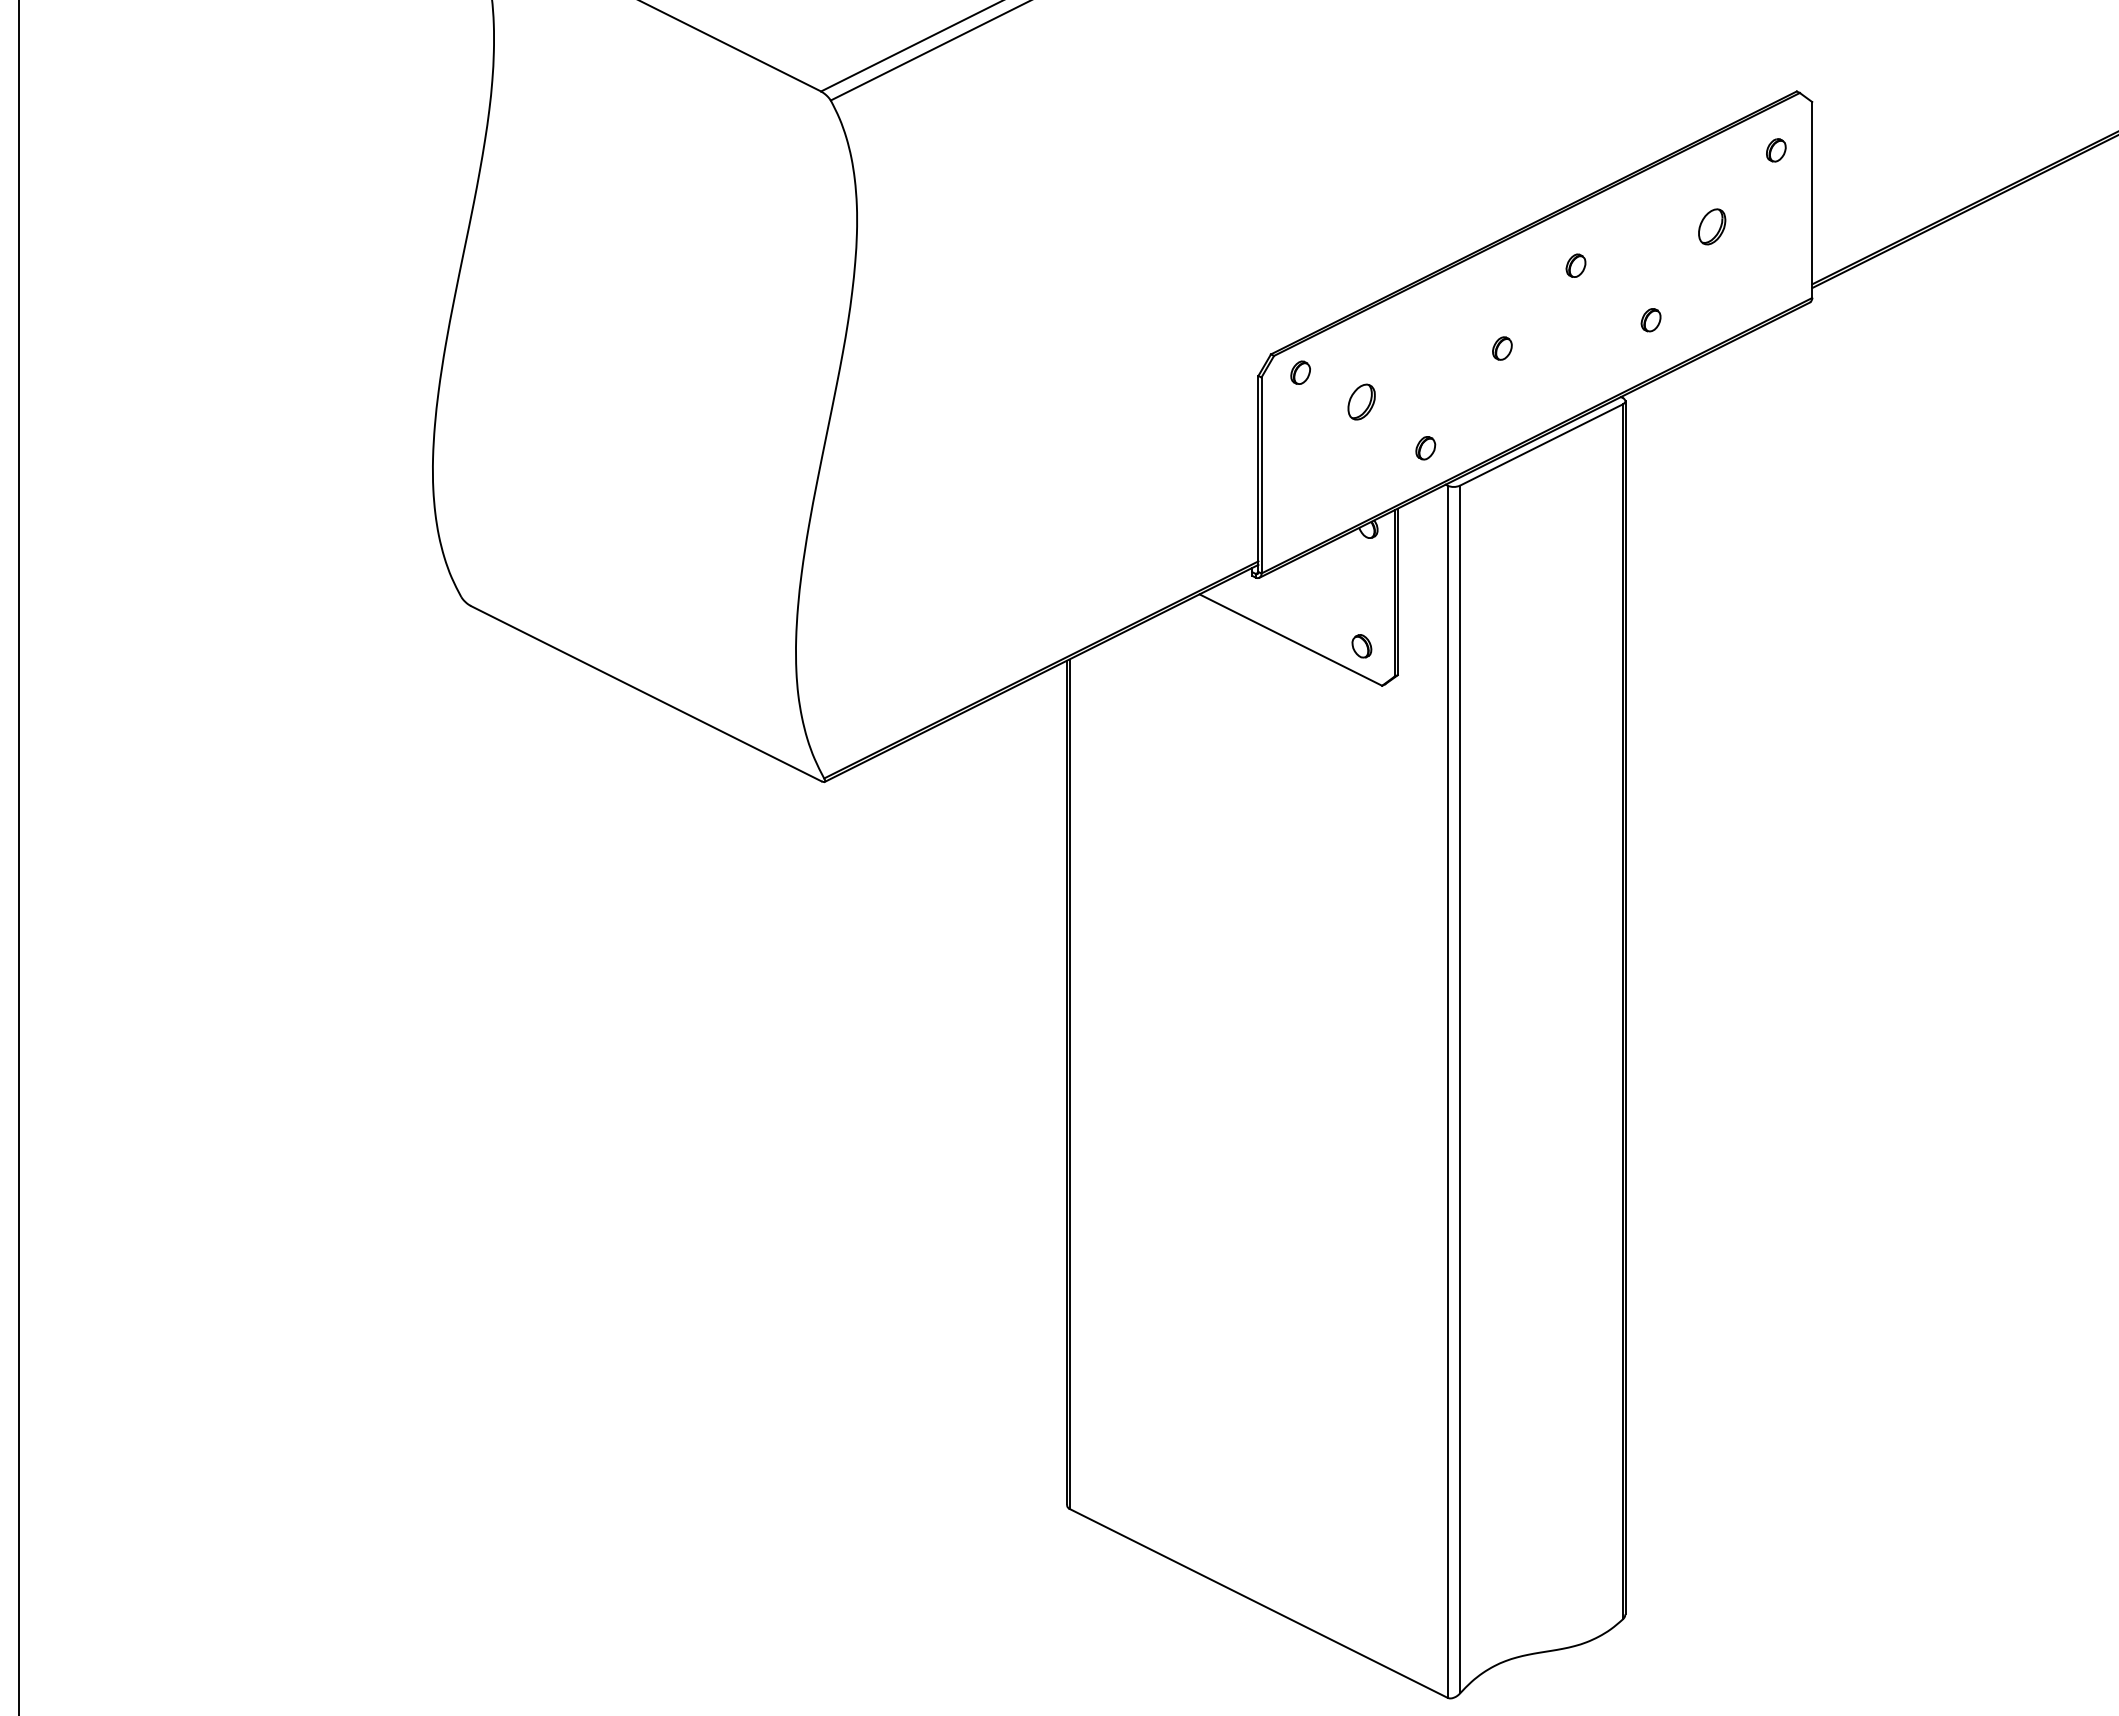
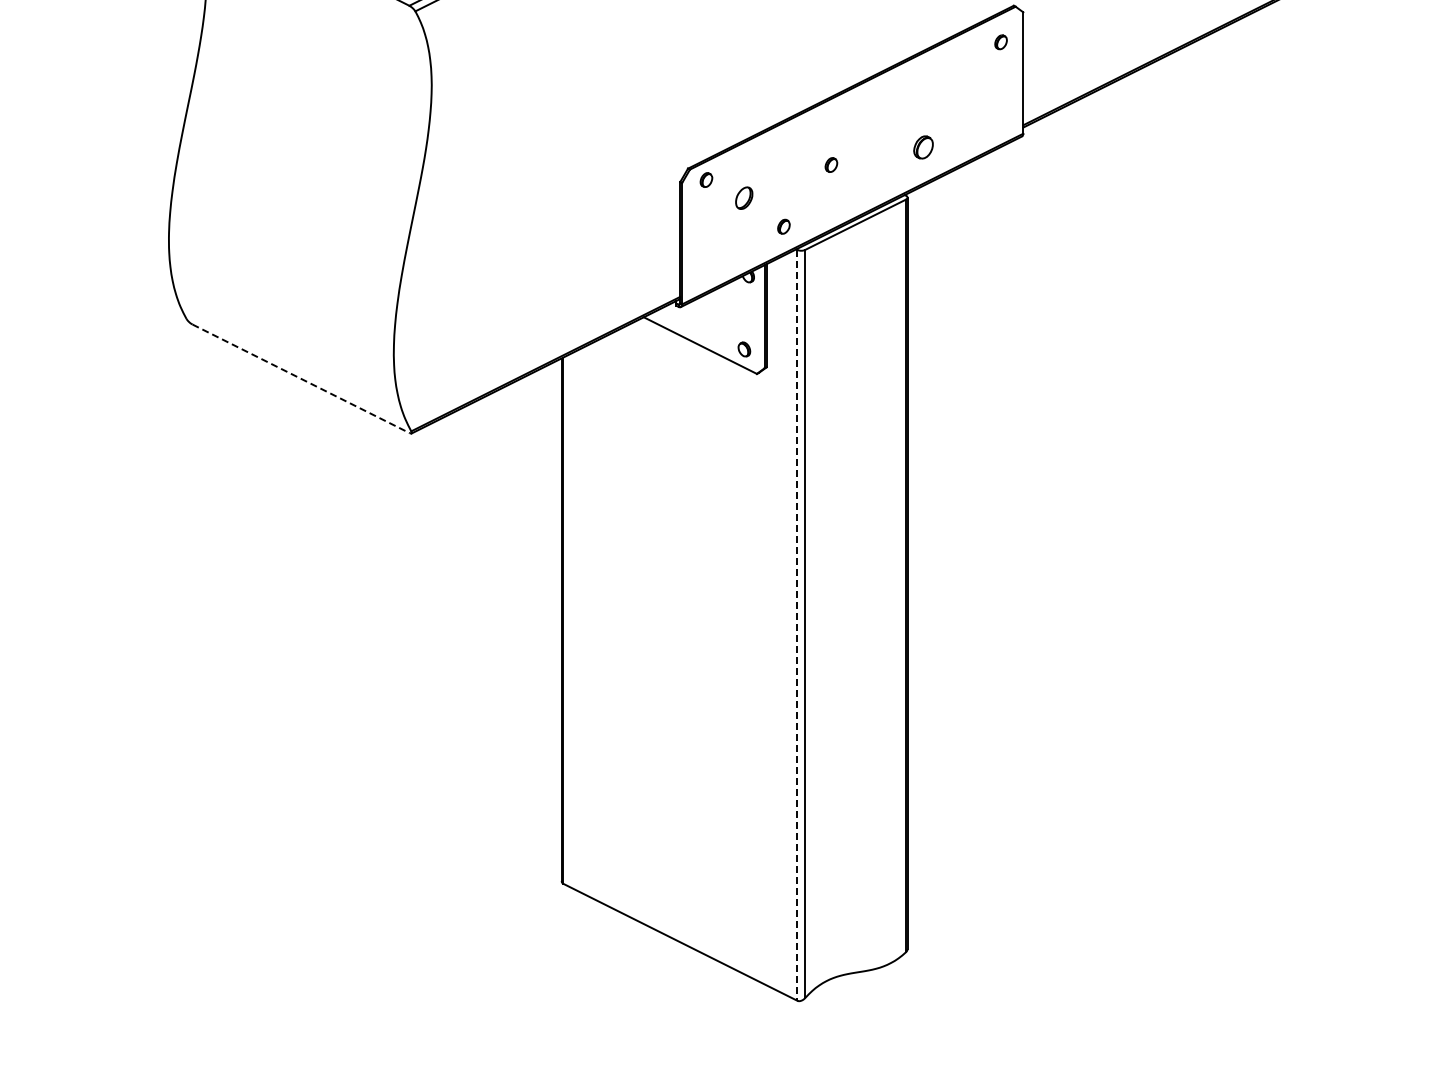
part: (1712, 226) -> (961, 89), removed
part: (1575, 265) -> (876, 113), removed
part: (1651, 320) -> (923, 147), size x1.6
line: (646, 694) -> (301, 379), solid -> dashed
line: (1447, 1091) -> (797, 625), solid -> dashed

